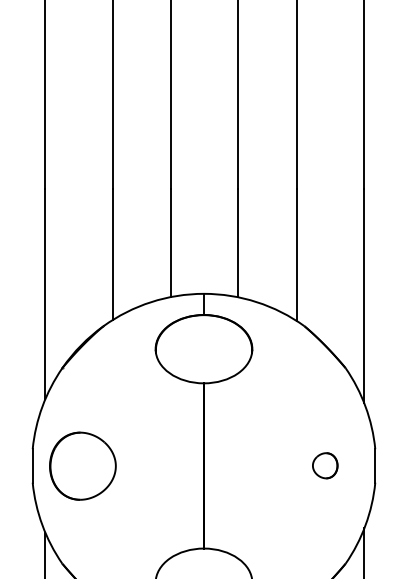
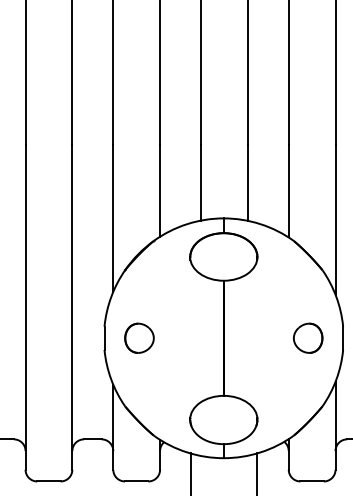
part: (82, 464) -> (139, 337), size x0.62
part: (325, 464) -> (308, 337), size x1.67

